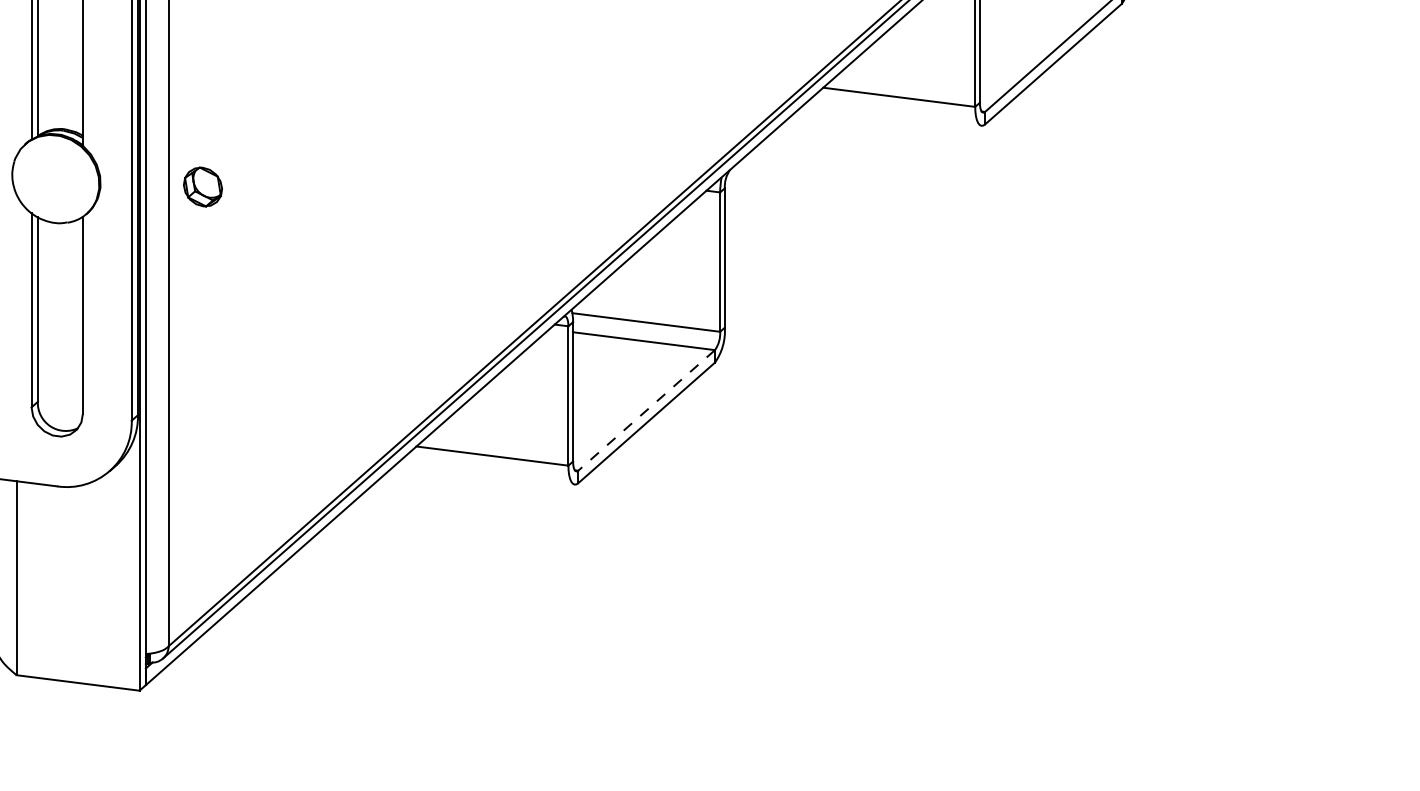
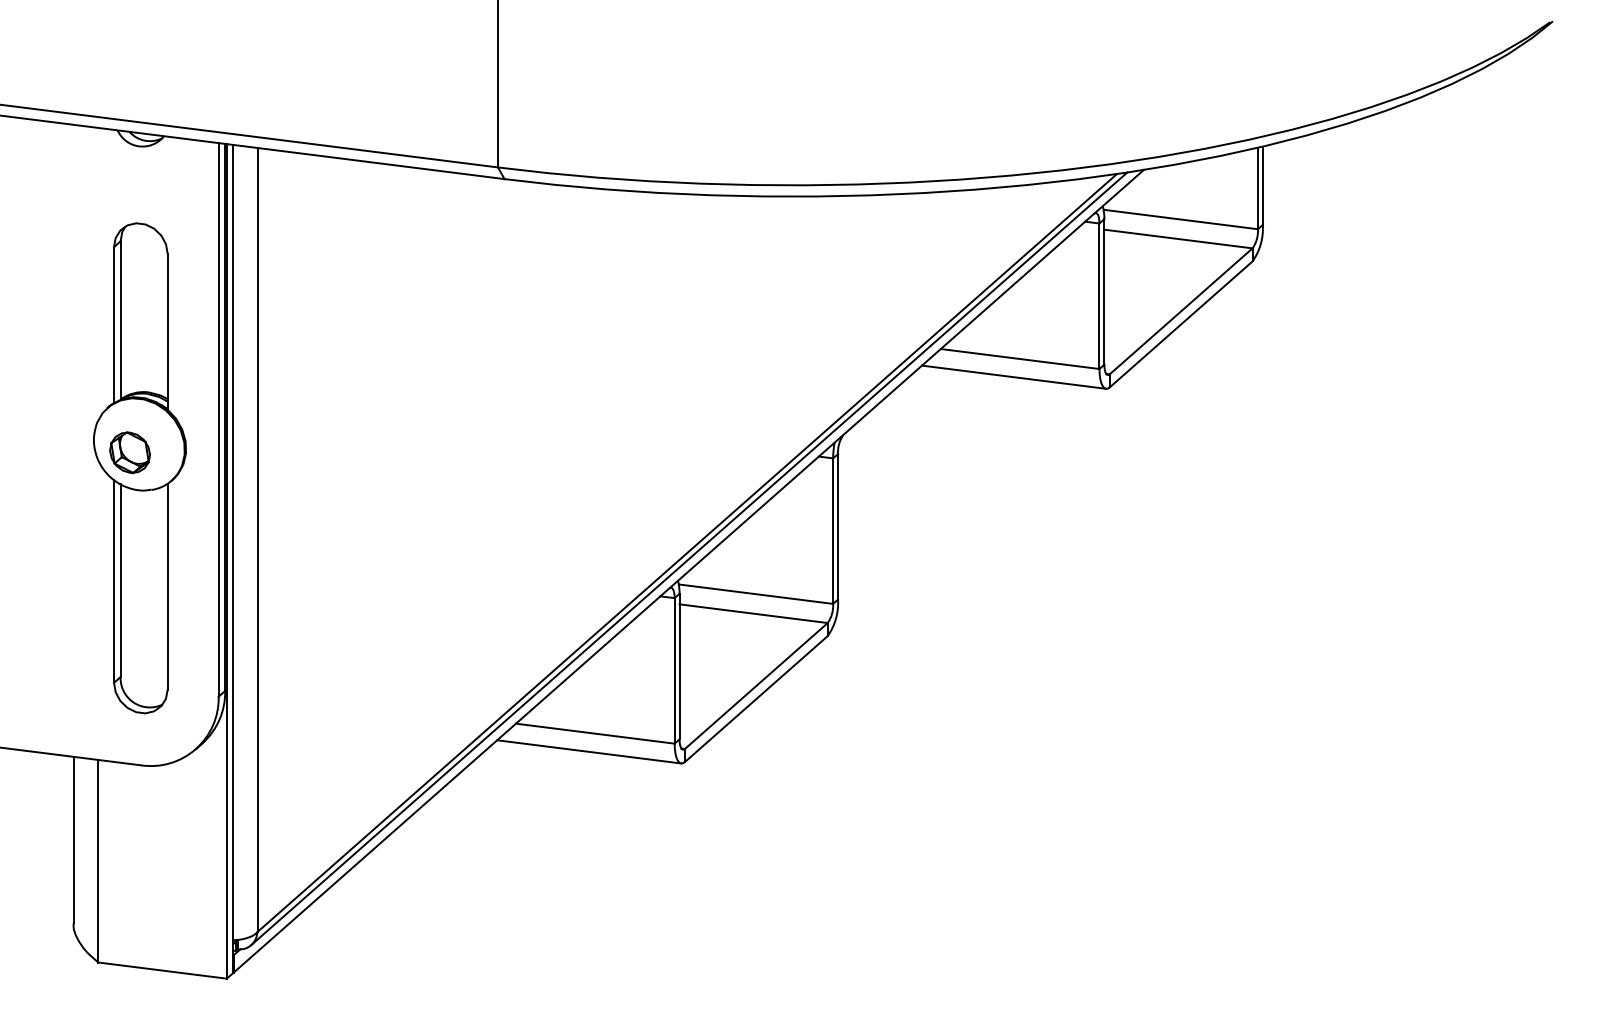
line: (892, 114) -> (1013, 376), added
part: (202, 186) -> (129, 452), moved
line: (645, 410) -> (755, 686), dashed -> solid
line: (486, 473) -> (589, 751), added

